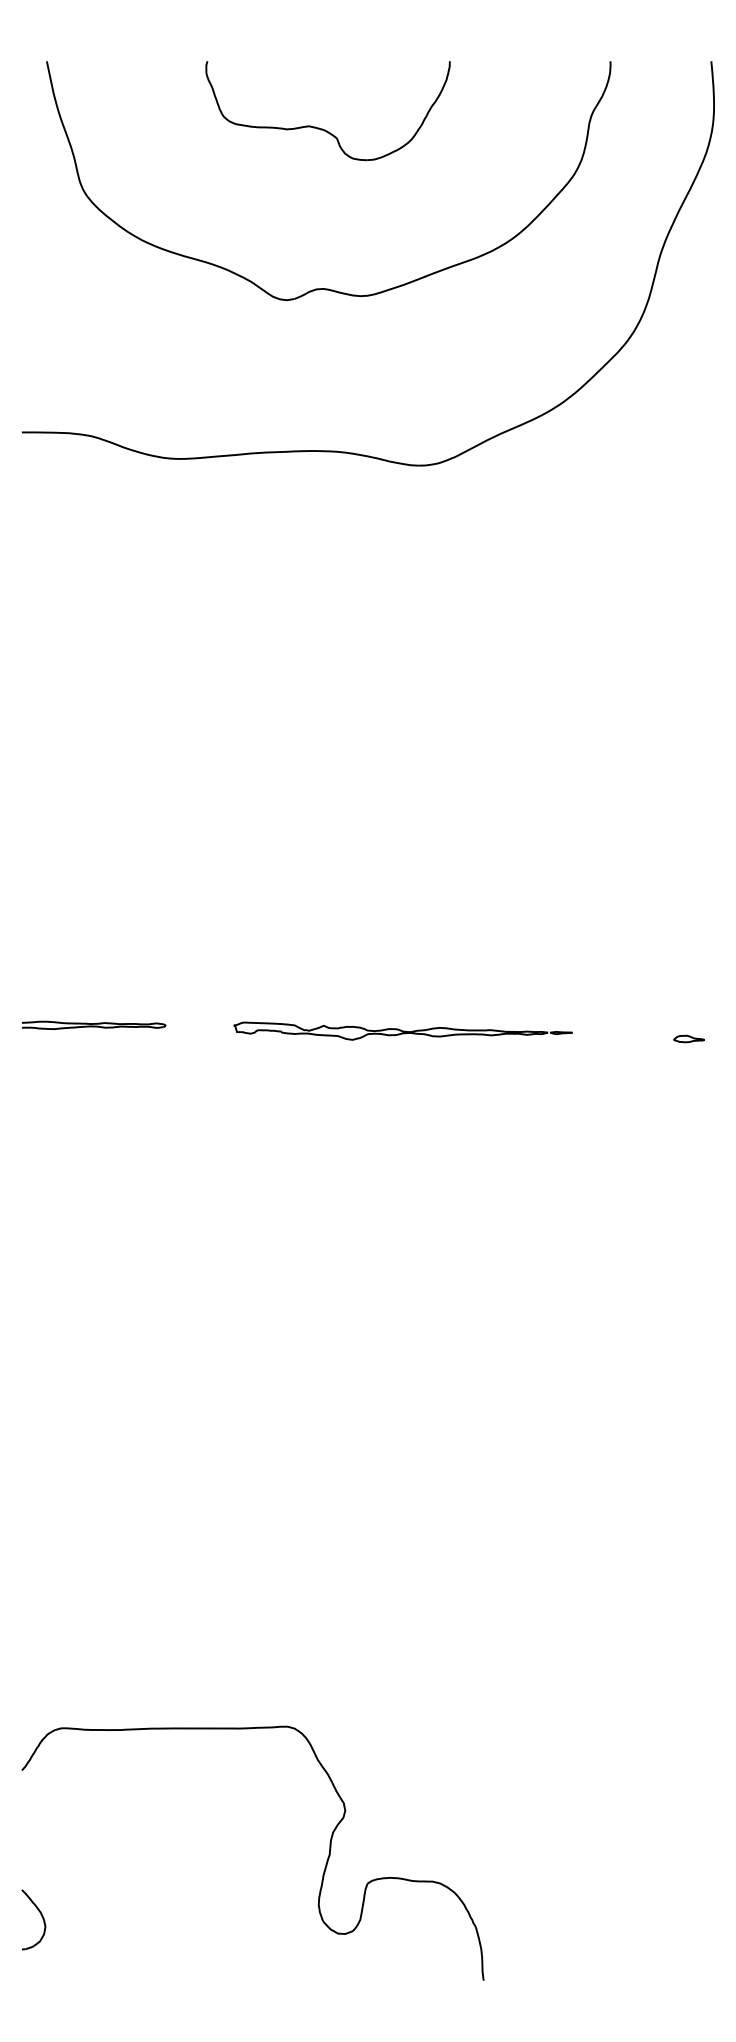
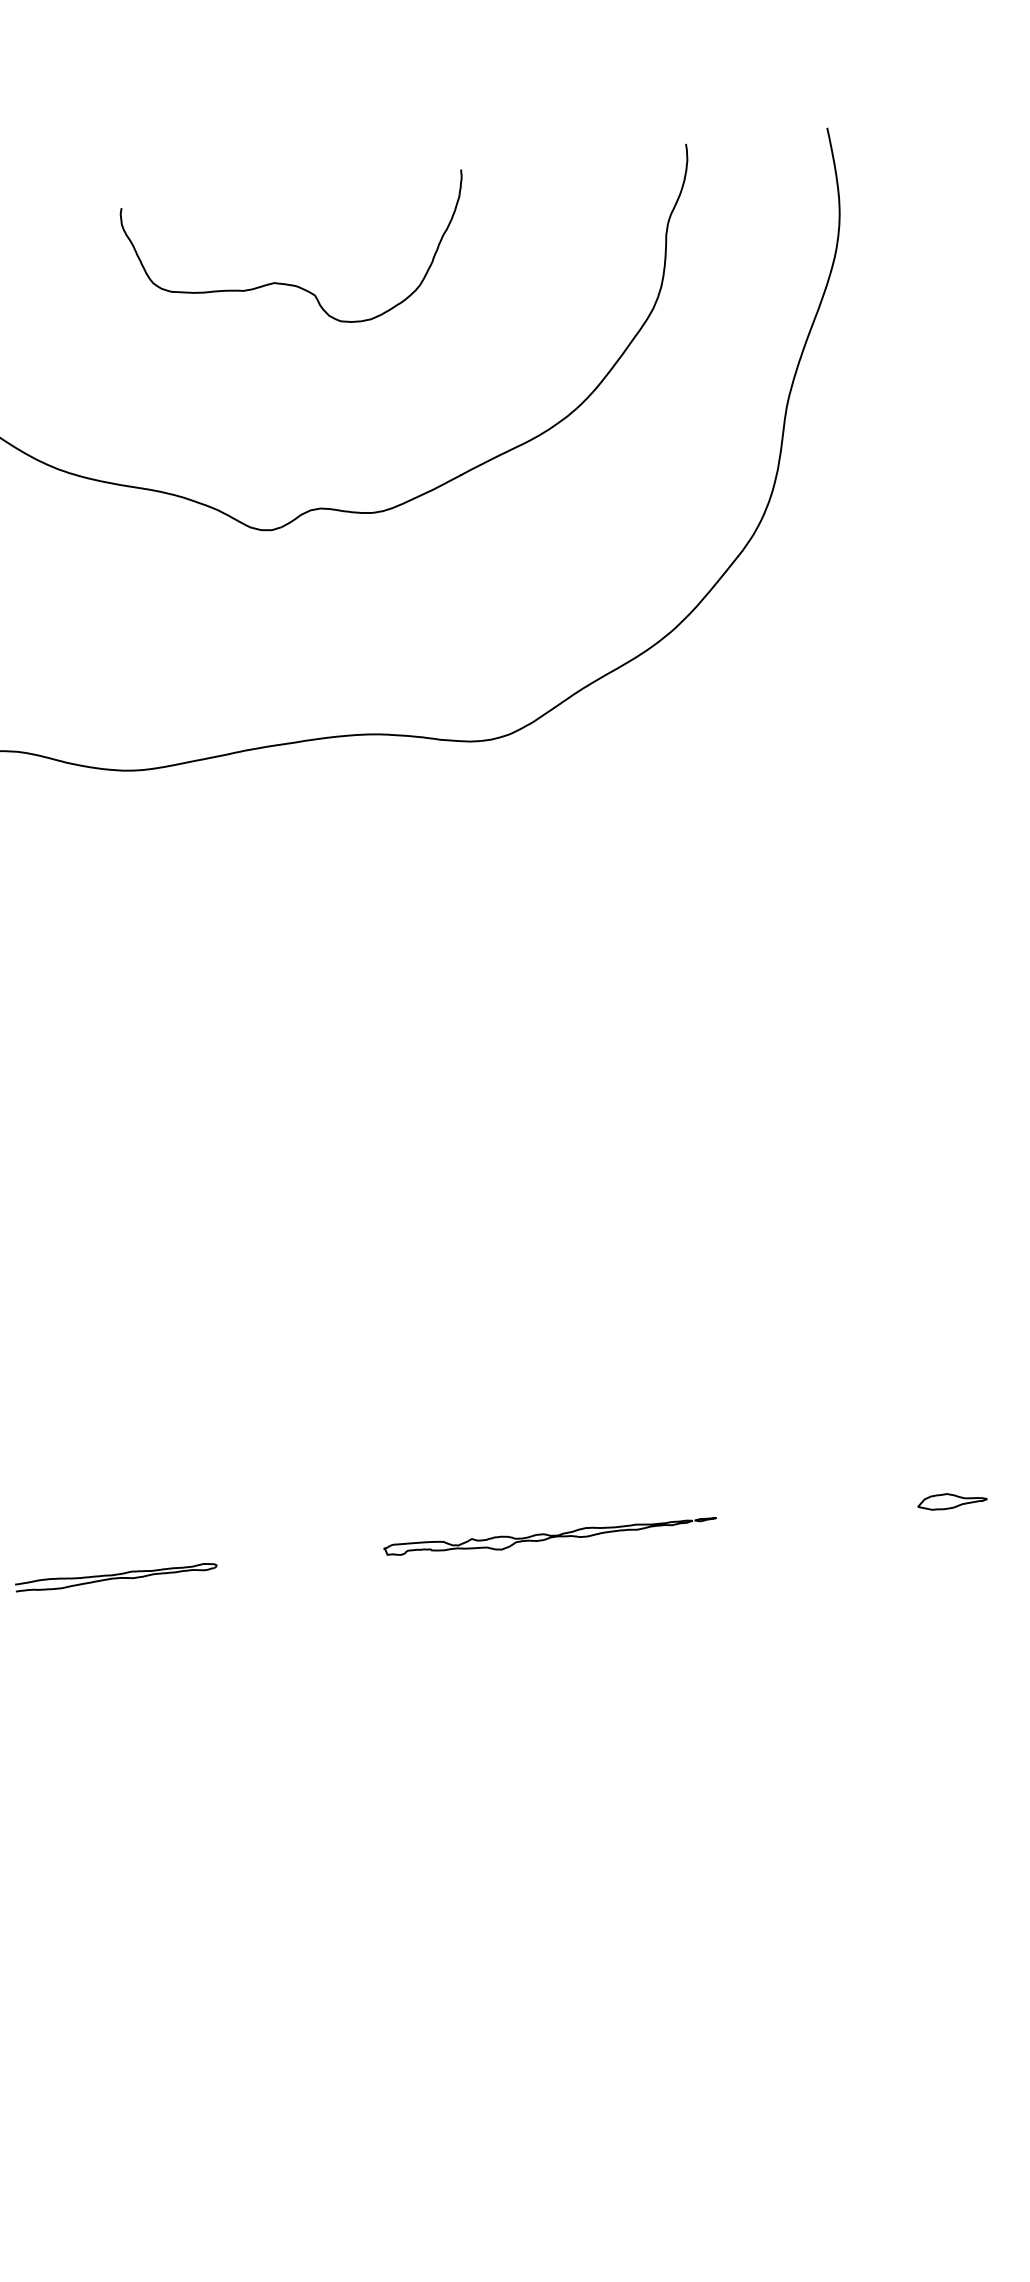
part: (402, 1030) -> (549, 1534), size x0.7
part: (688, 1038) -> (951, 1500), size x1.6

